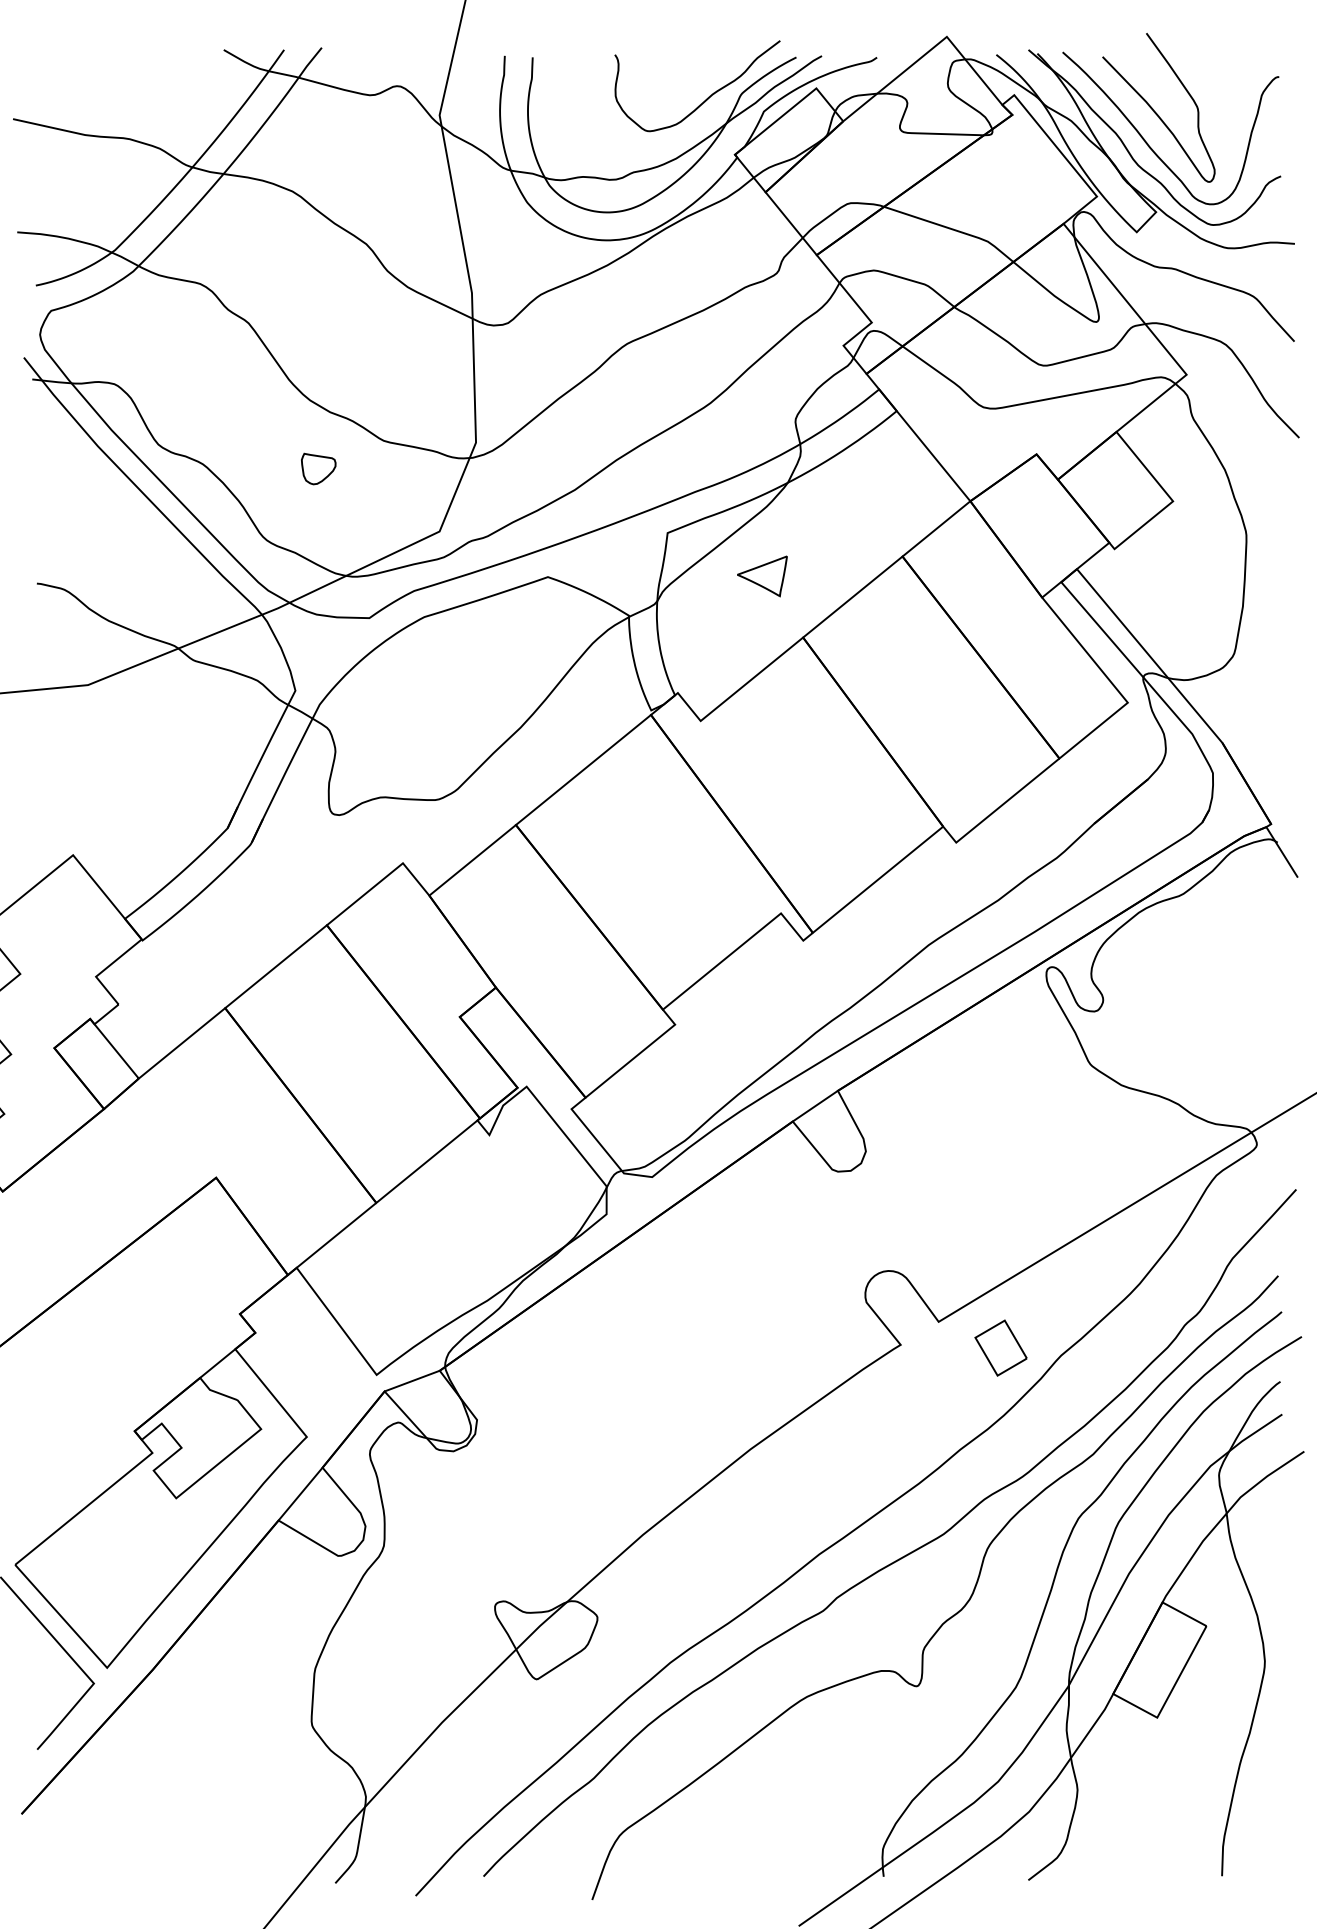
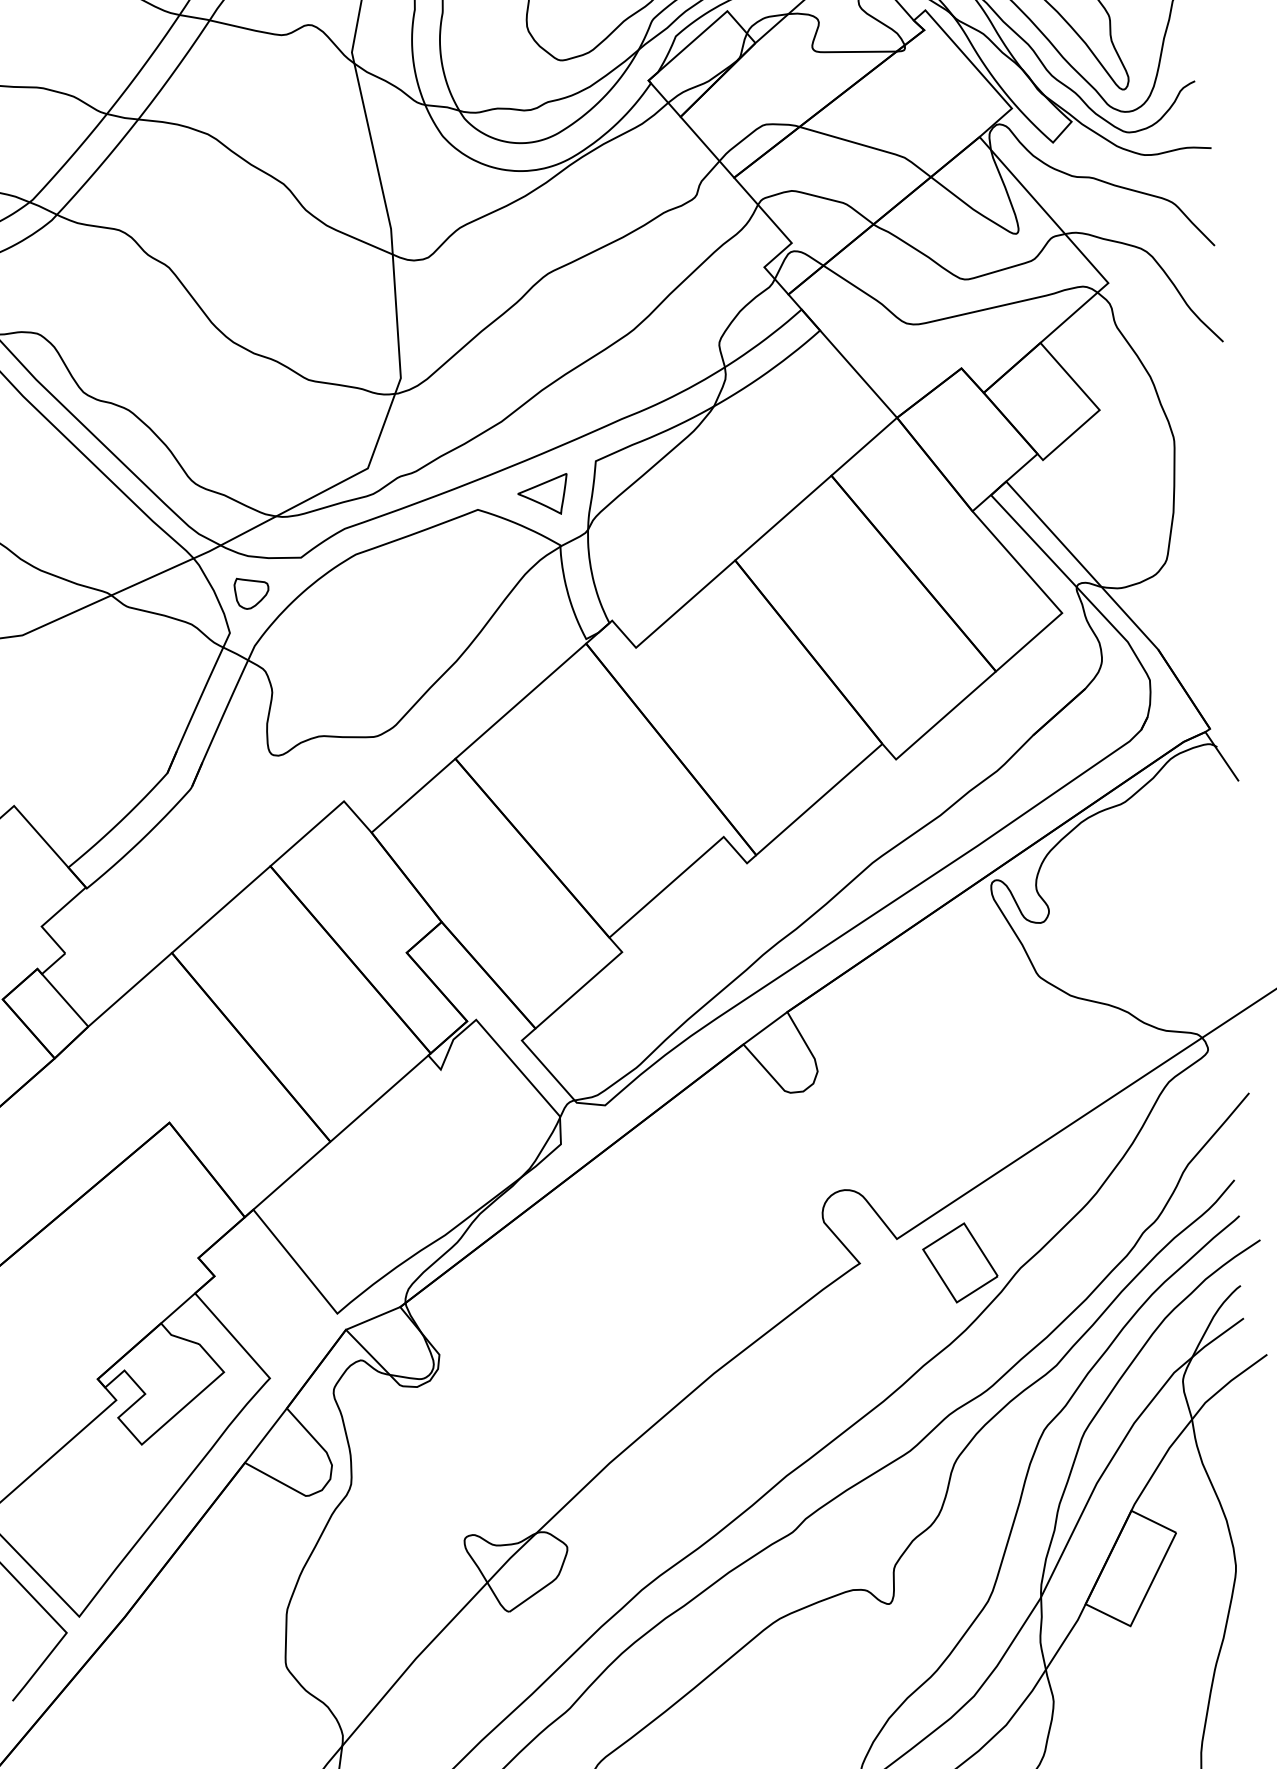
part: (318, 468) -> (251, 592), moved
part: (762, 576) -> (542, 494), moved
part: (1000, 1347) -> (959, 1262), size x1.43

